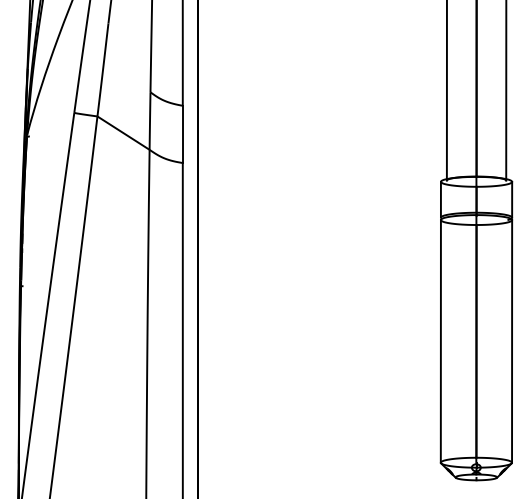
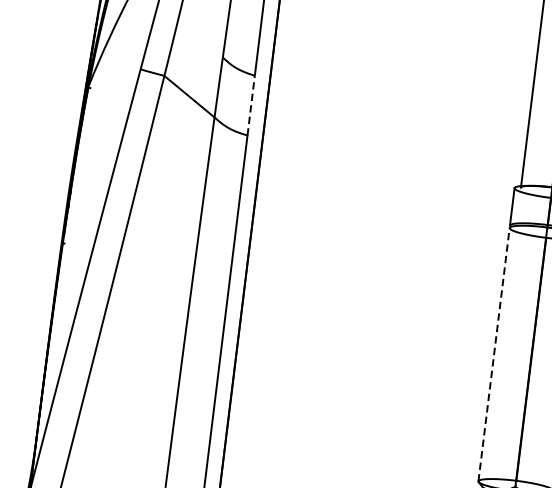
line: (182, 134) -> (250, 105), solid -> dashed
line: (440, 340) -> (493, 353), solid -> dashed

